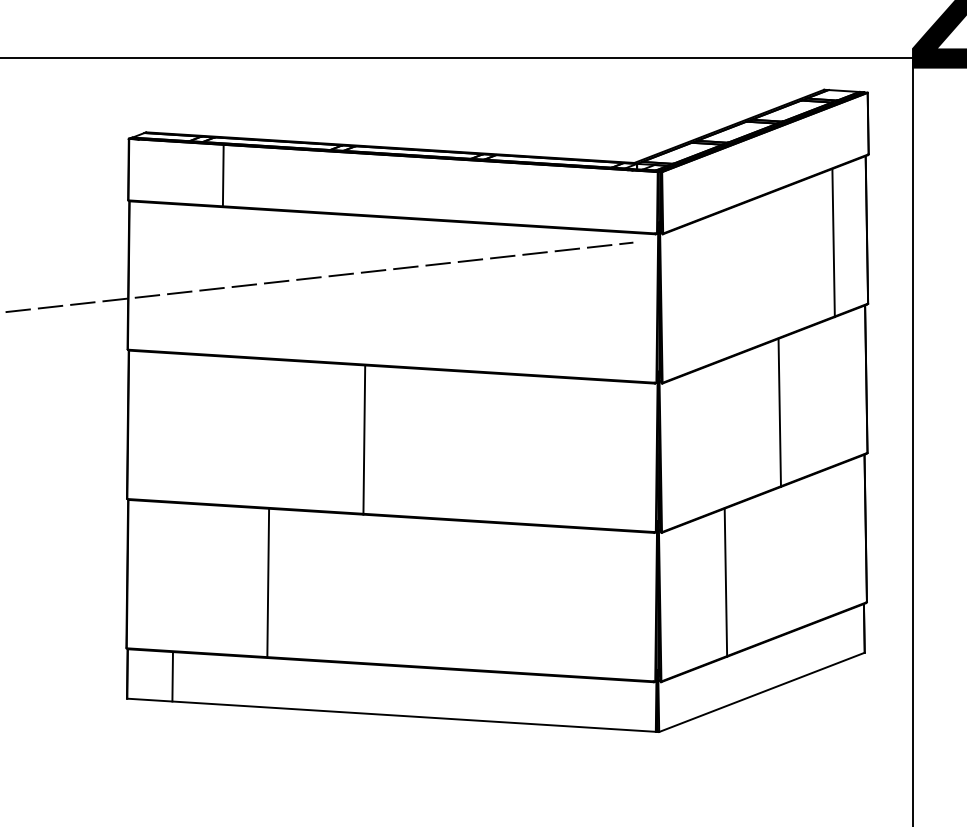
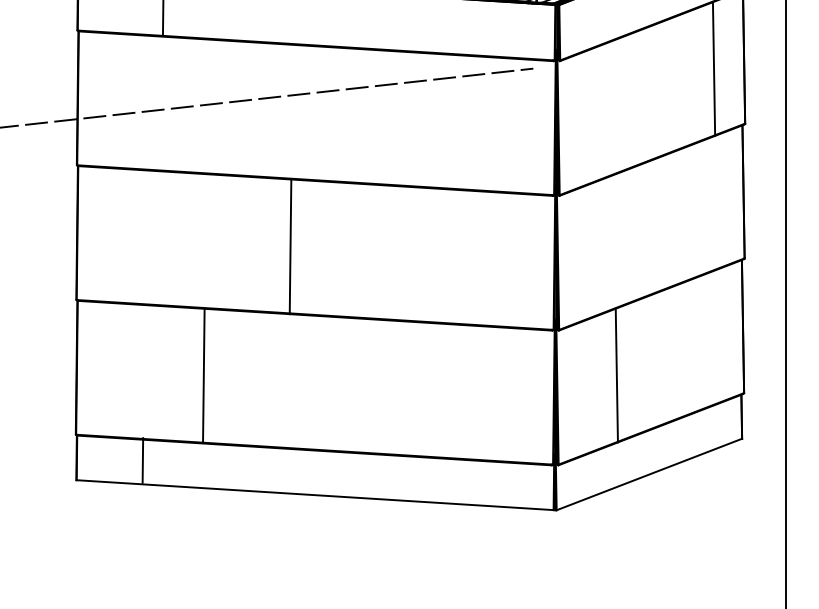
line: (779, 412) -> (665, 221), removed
line: (172, 676) -> (142, 460), moved

